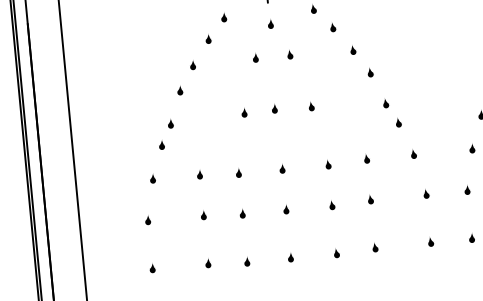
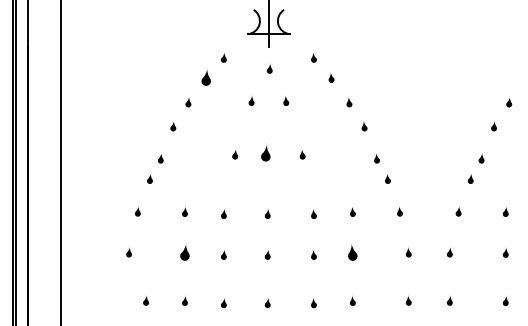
part: (208, 38) -> (206, 77), size x1.6
part: (274, 108) -> (265, 153), size x1.6
part: (370, 199) -> (352, 252), size x1.6
part: (203, 214) -> (184, 252), size x1.6
part: (151, 267) -> (145, 300), moved

